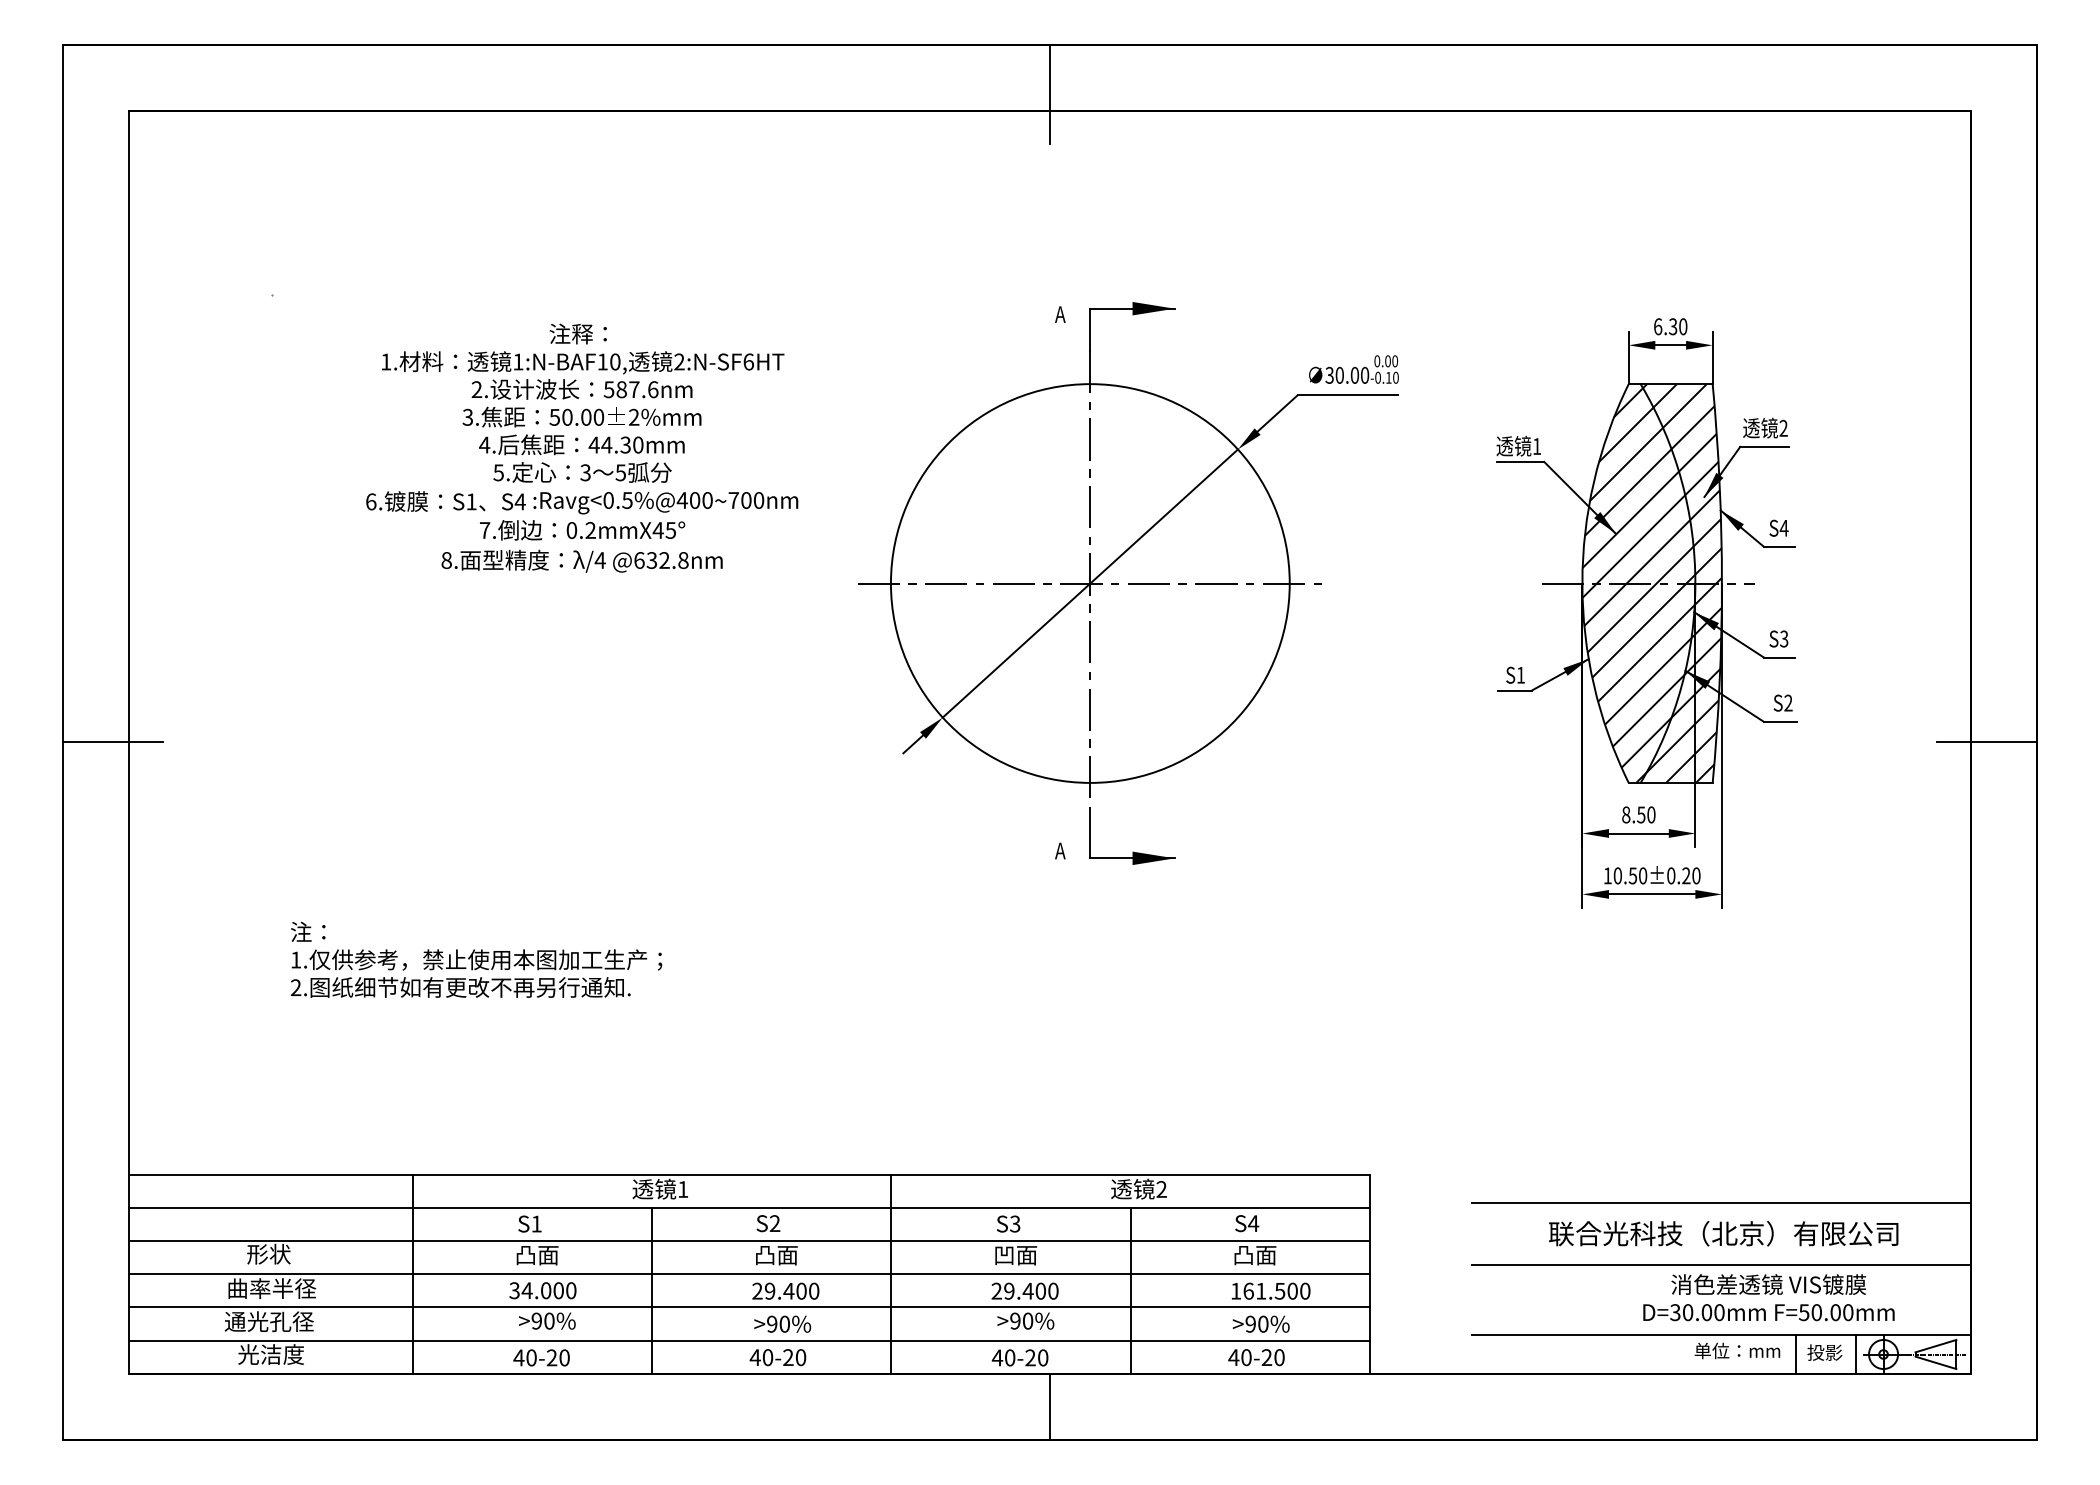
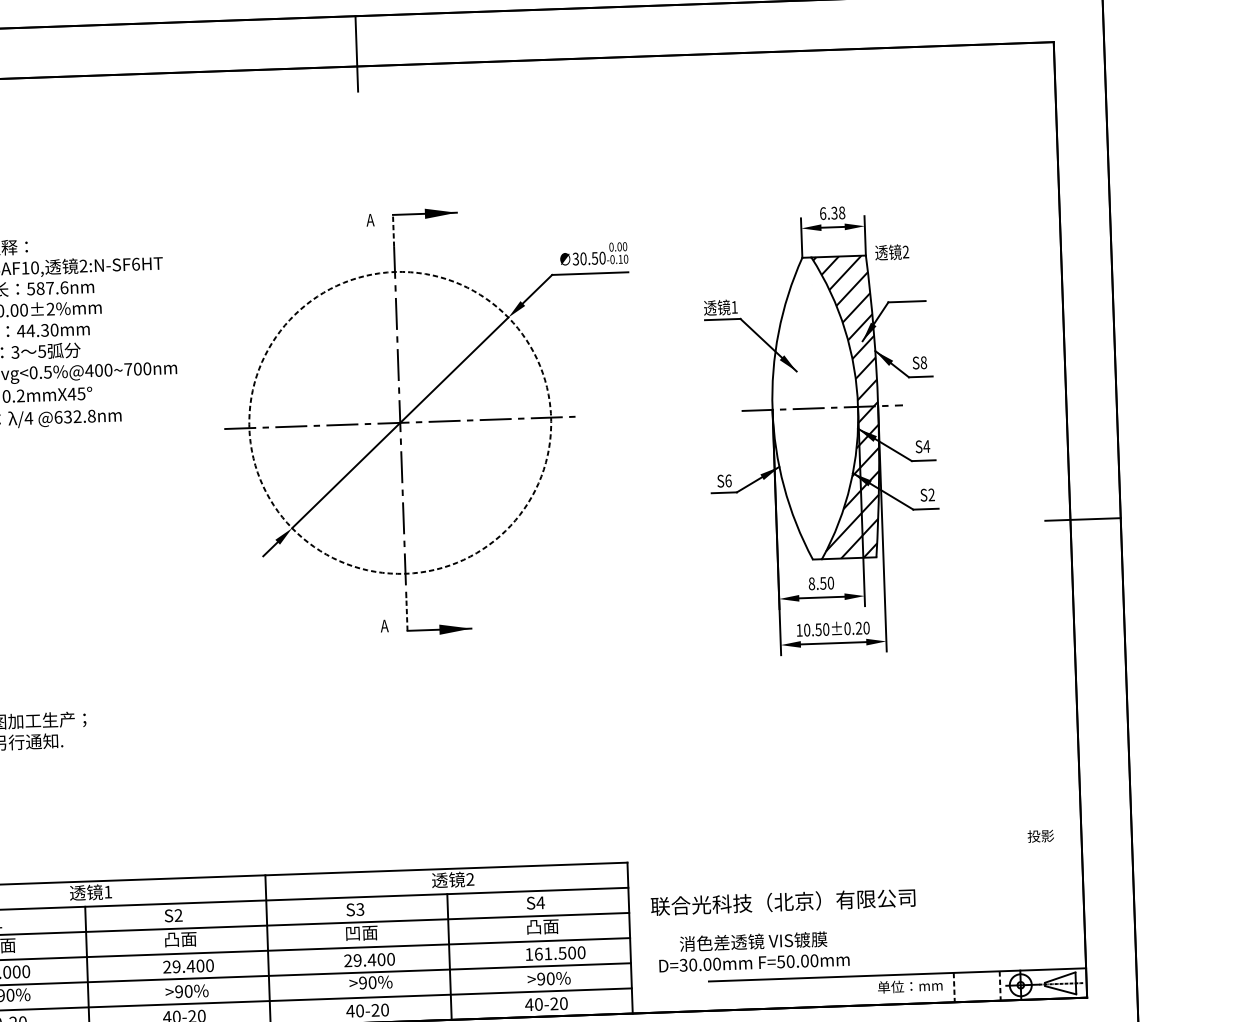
text: (1683, 326) -> (842, 212), 6.30 -> 6.38
line: (1090, 329) -> (393, 230), solid -> dashed
text: (1354, 374) -> (594, 257), 30.00 -> 30.50
text: (1765, 427) -> (892, 251), moved
text: (1783, 527) -> (923, 362), S4 -> S8
circle: (1089, 583) -> (399, 422), solid -> dashed
hatch: (1638, 585) -> (815, 409), removed
text: (1783, 638) -> (926, 446), S3 -> S4
text: (1521, 674) -> (728, 480), S1 -> S6
line: (1090, 836) -> (407, 614), solid -> dashed
line: (1721, 1203) -> (894, 875), removed
text: (1723, 1233) -> (783, 901), moved
line: (1721, 1265) -> (895, 922), removed
text: (1768, 1297) -> (753, 951), moved
text: (1824, 1352) -> (1040, 836), moved
line: (1795, 1355) -> (954, 988), solid -> dashed
line: (1856, 1355) -> (1000, 986), solid -> dashed

